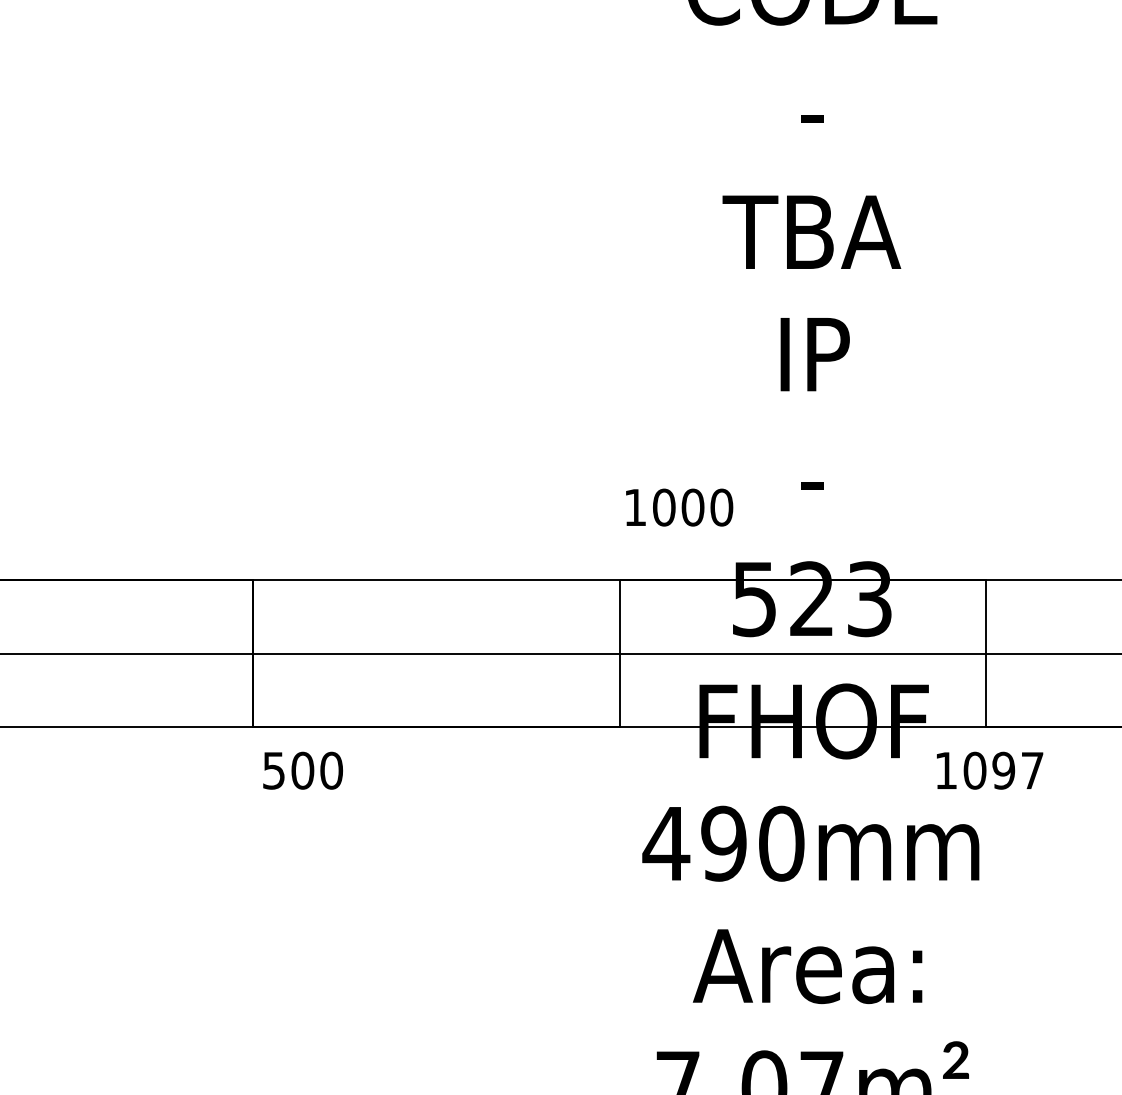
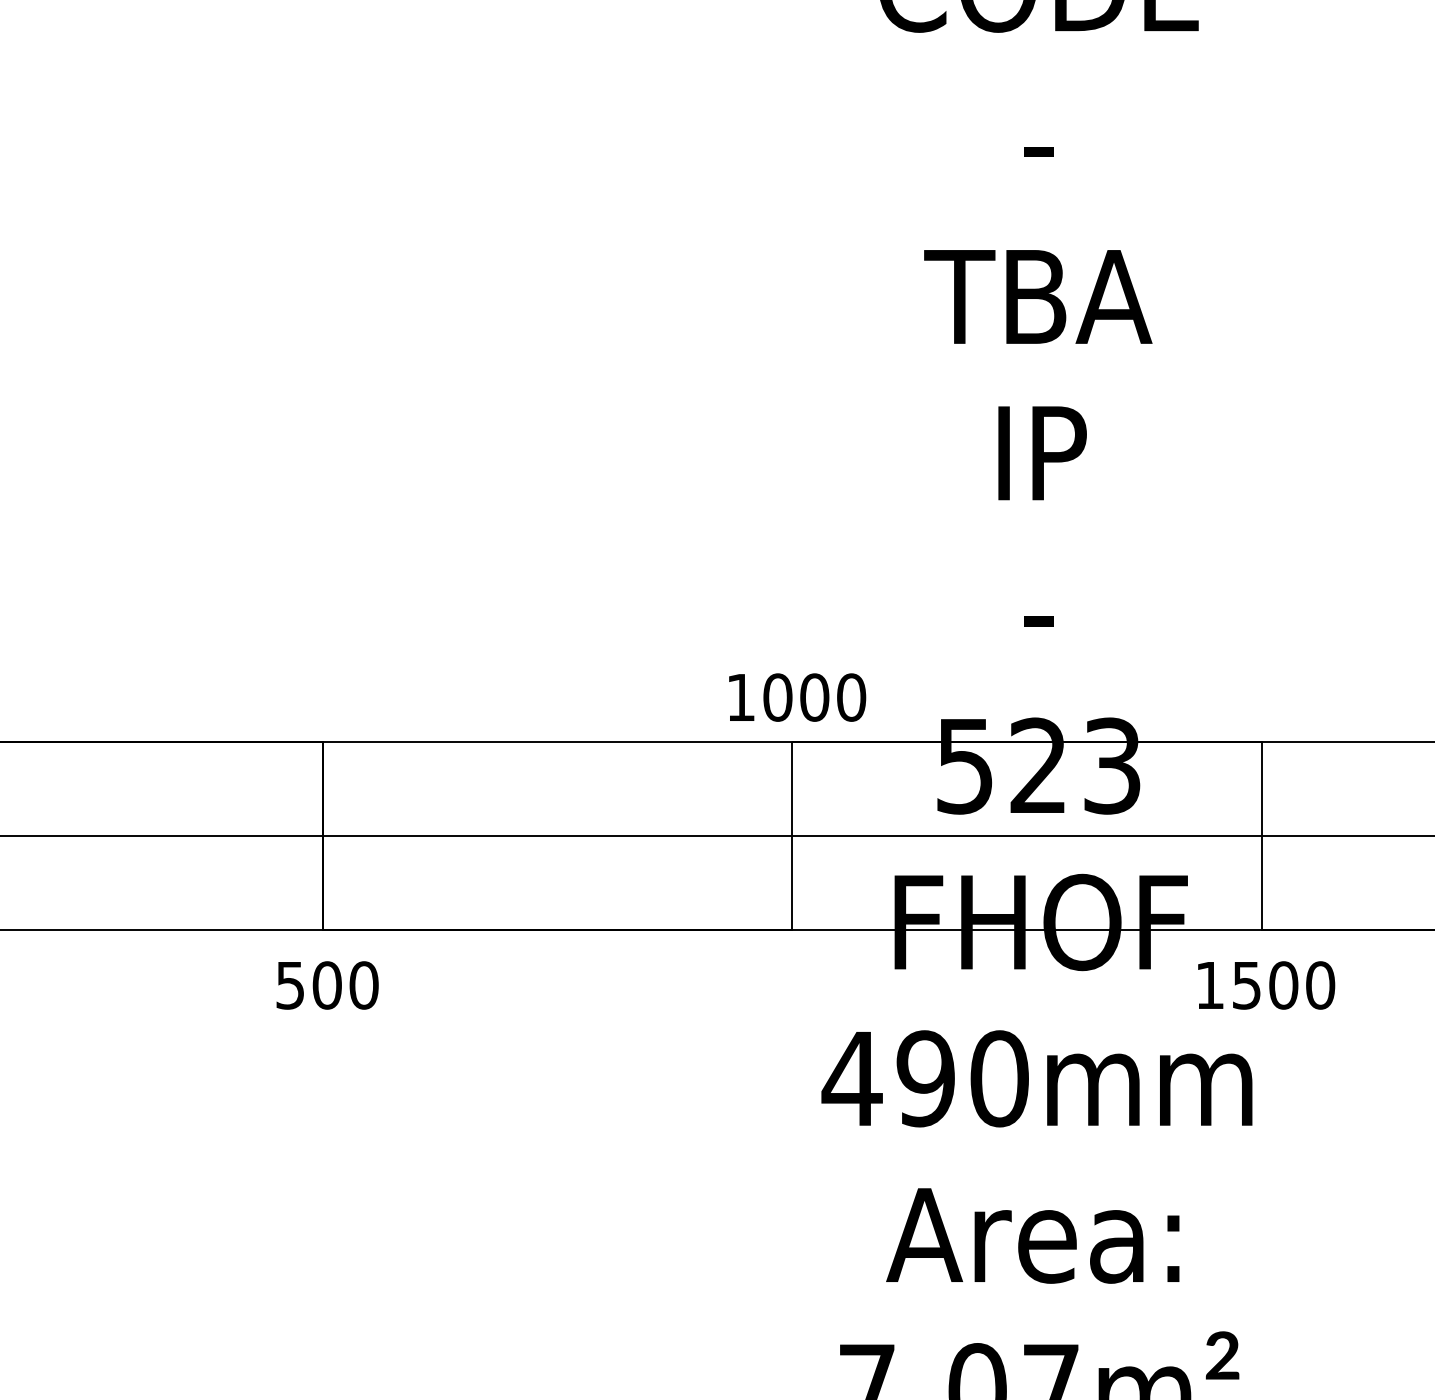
text: (679, 507) -> (797, 697), moved
text: (302, 770) -> (326, 985), moved
text: (1003, 770) -> (1283, 985), 1097 -> 1500

